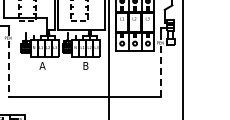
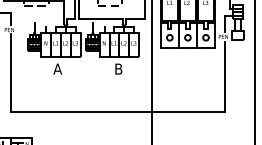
line: (9, 68) -> (11, 72), dashed -> solid
line: (161, 70) -> (225, 75), dashed -> solid

